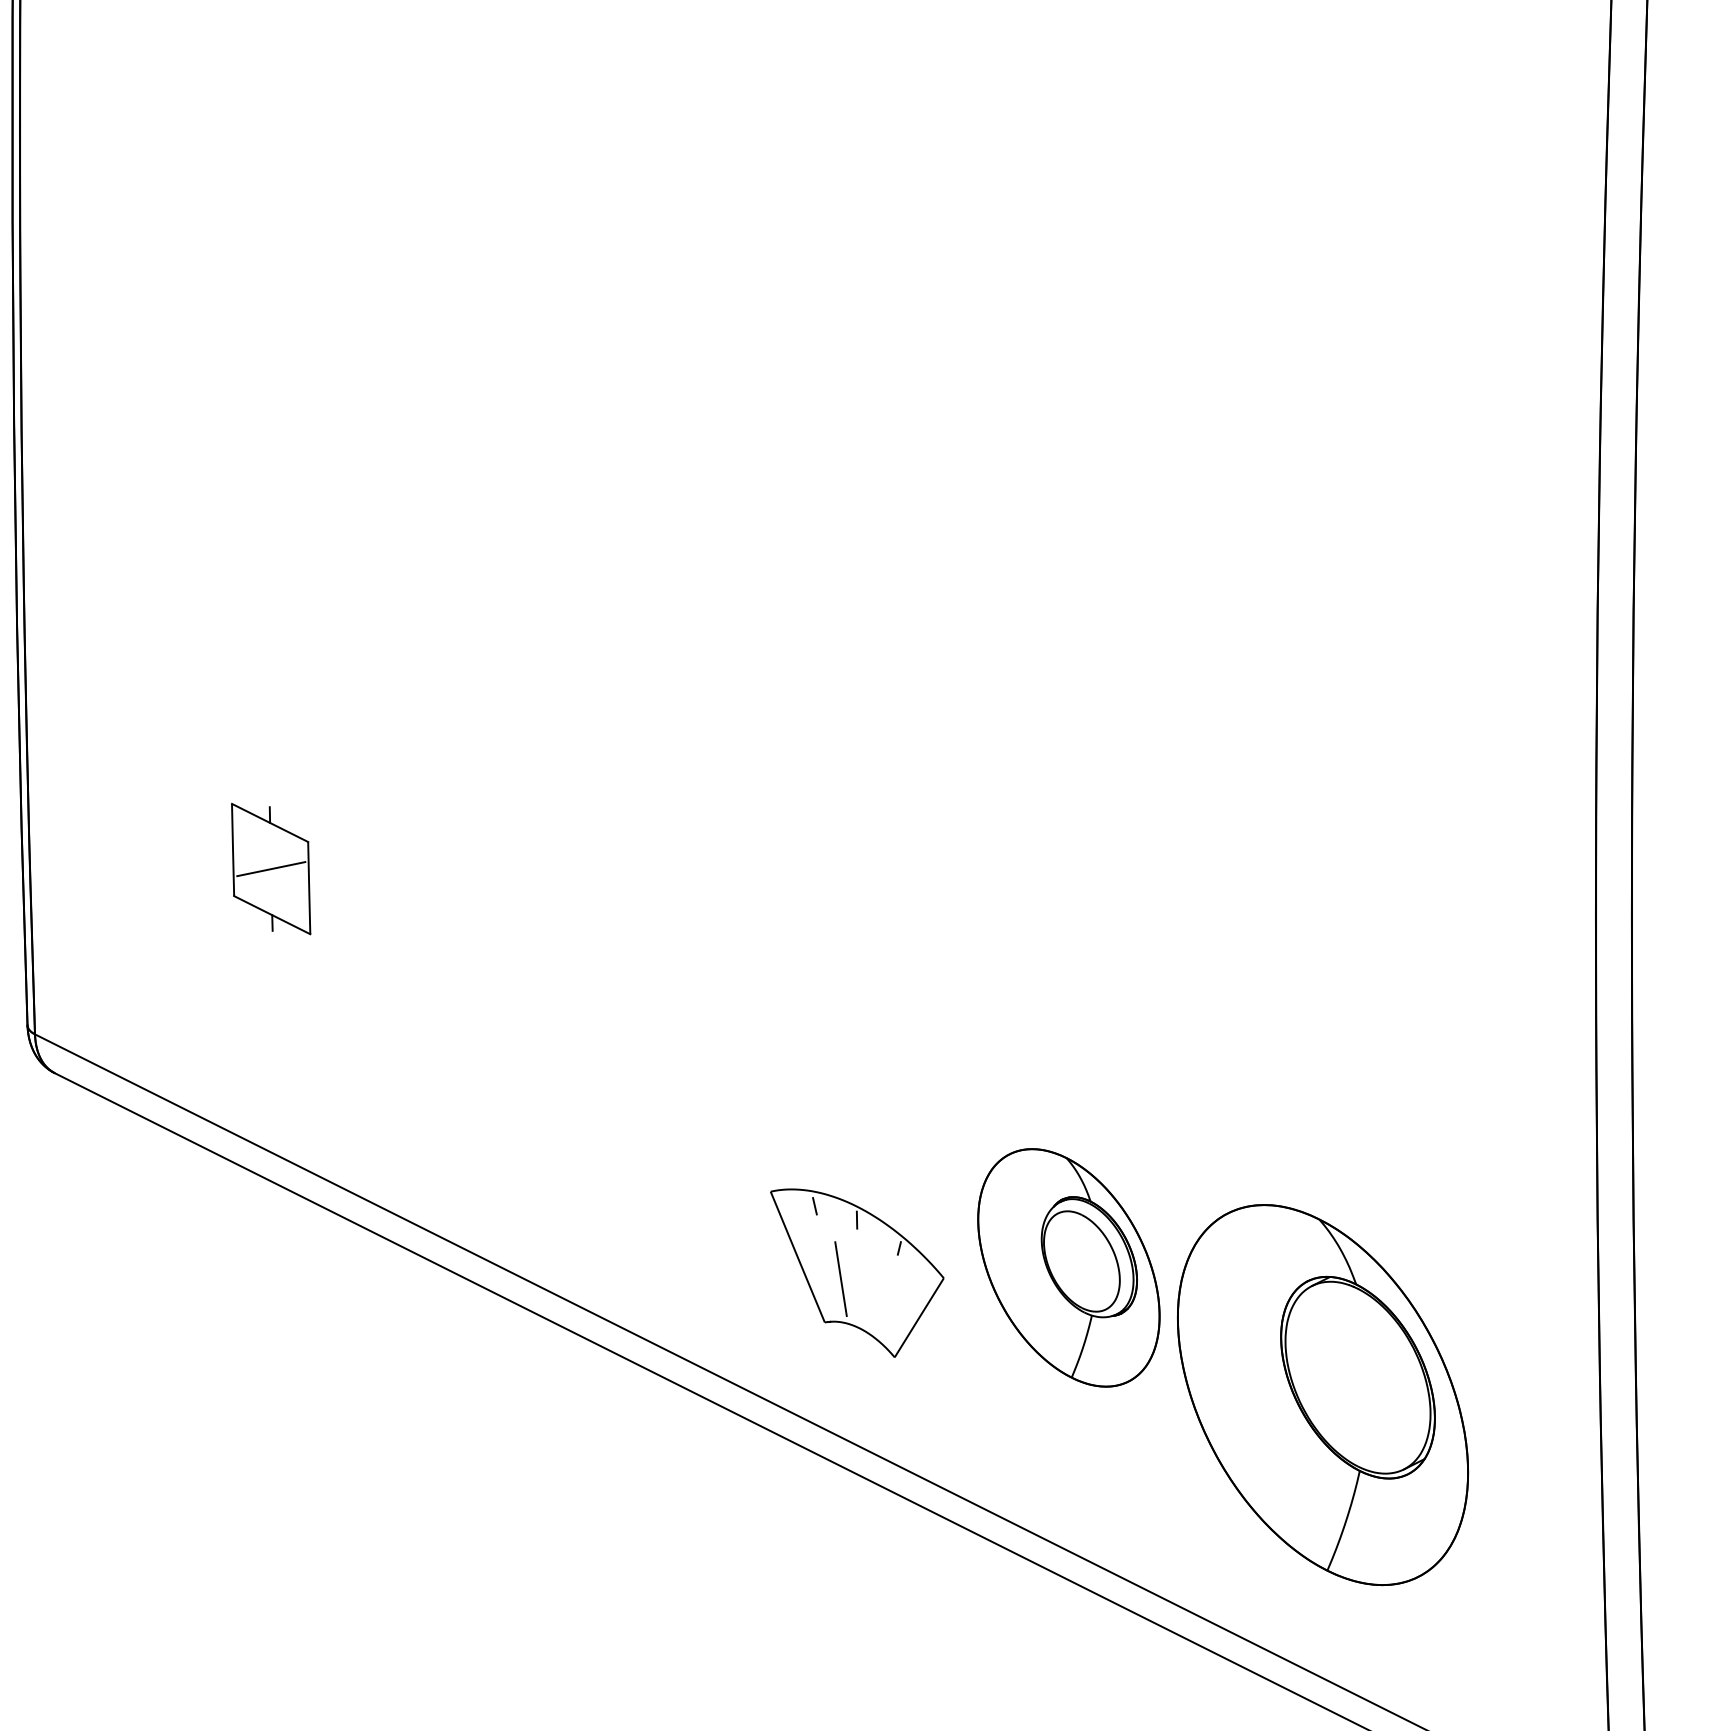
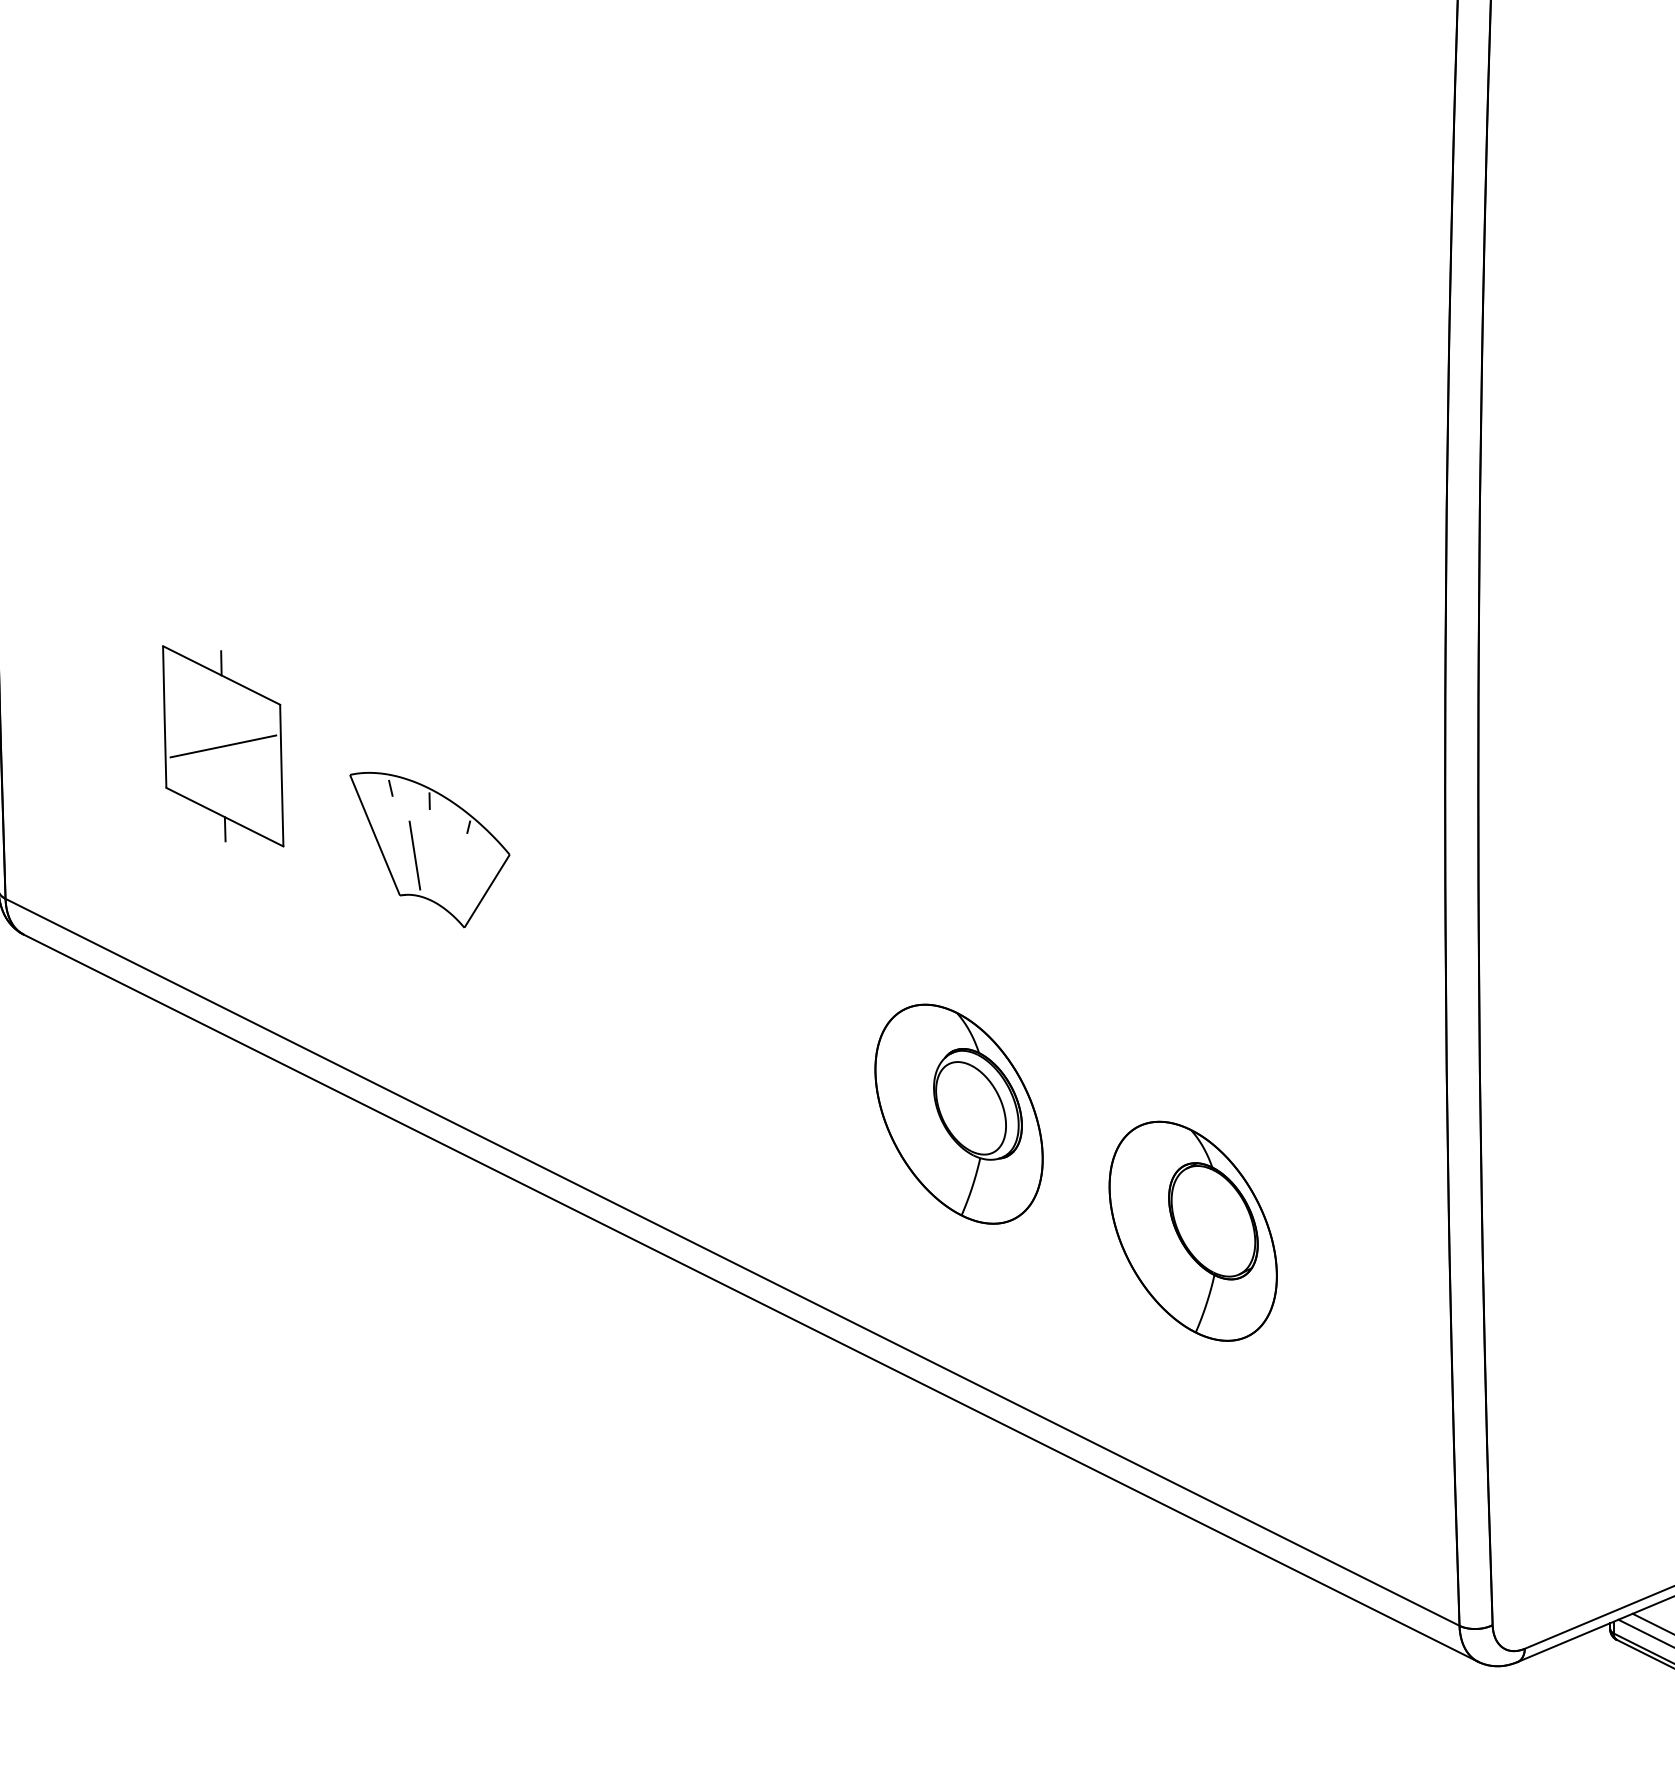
part: (271, 869) -> (223, 746), size x1.67
part: (856, 1273) -> (429, 850), moved
part: (1322, 1393) -> (1192, 1230), size x0.62

